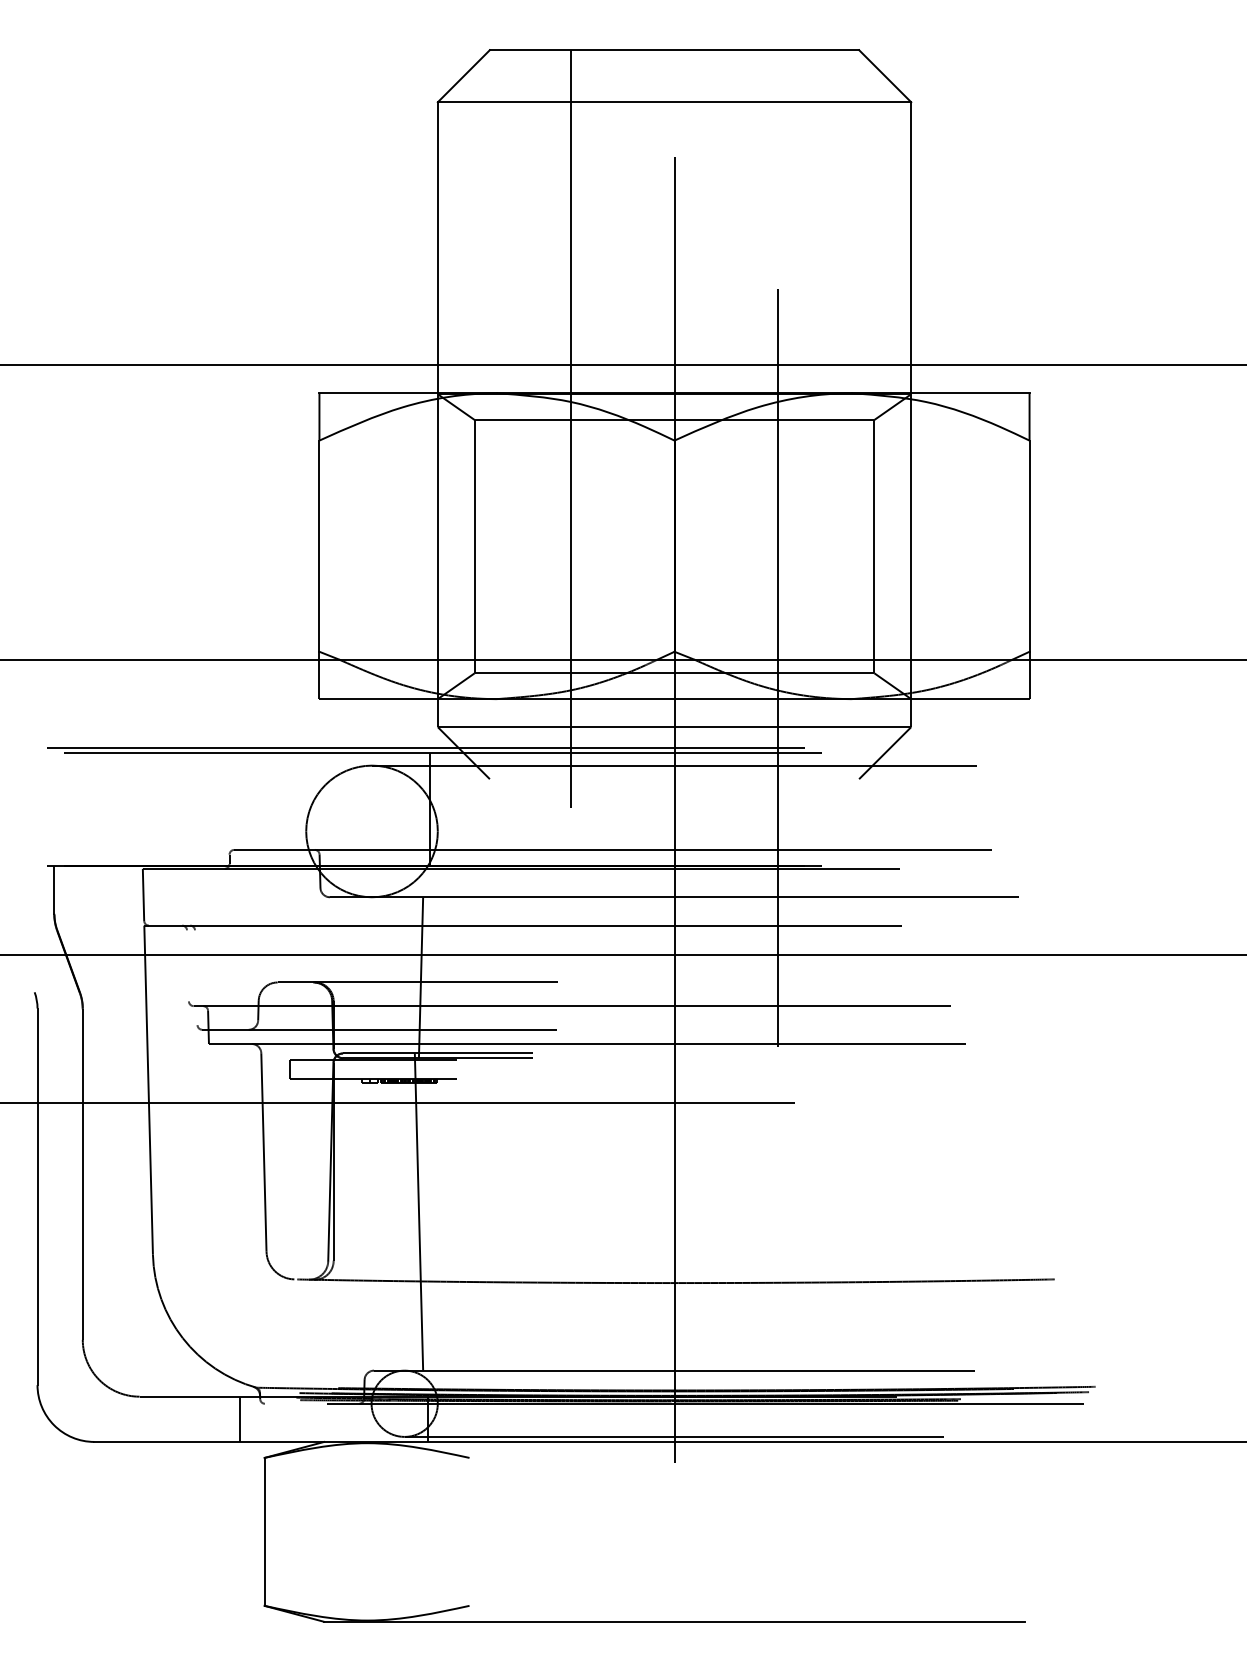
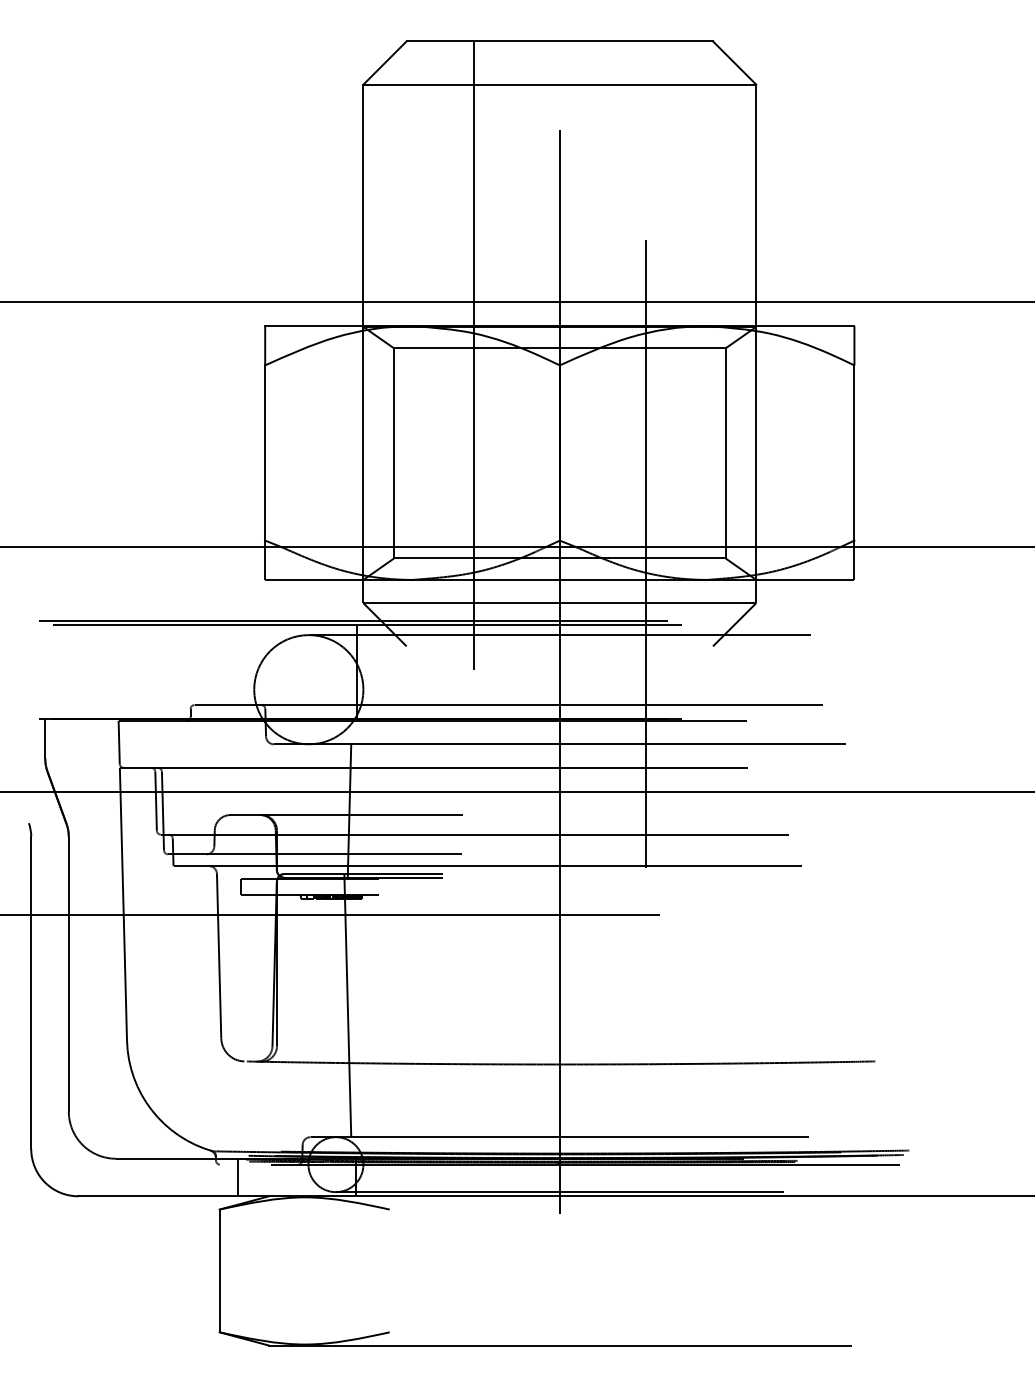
line: (187, 965) -> (155, 800), added
line: (196, 977) -> (163, 810), added
line: (240, 1418) -> (237, 1176), moved

